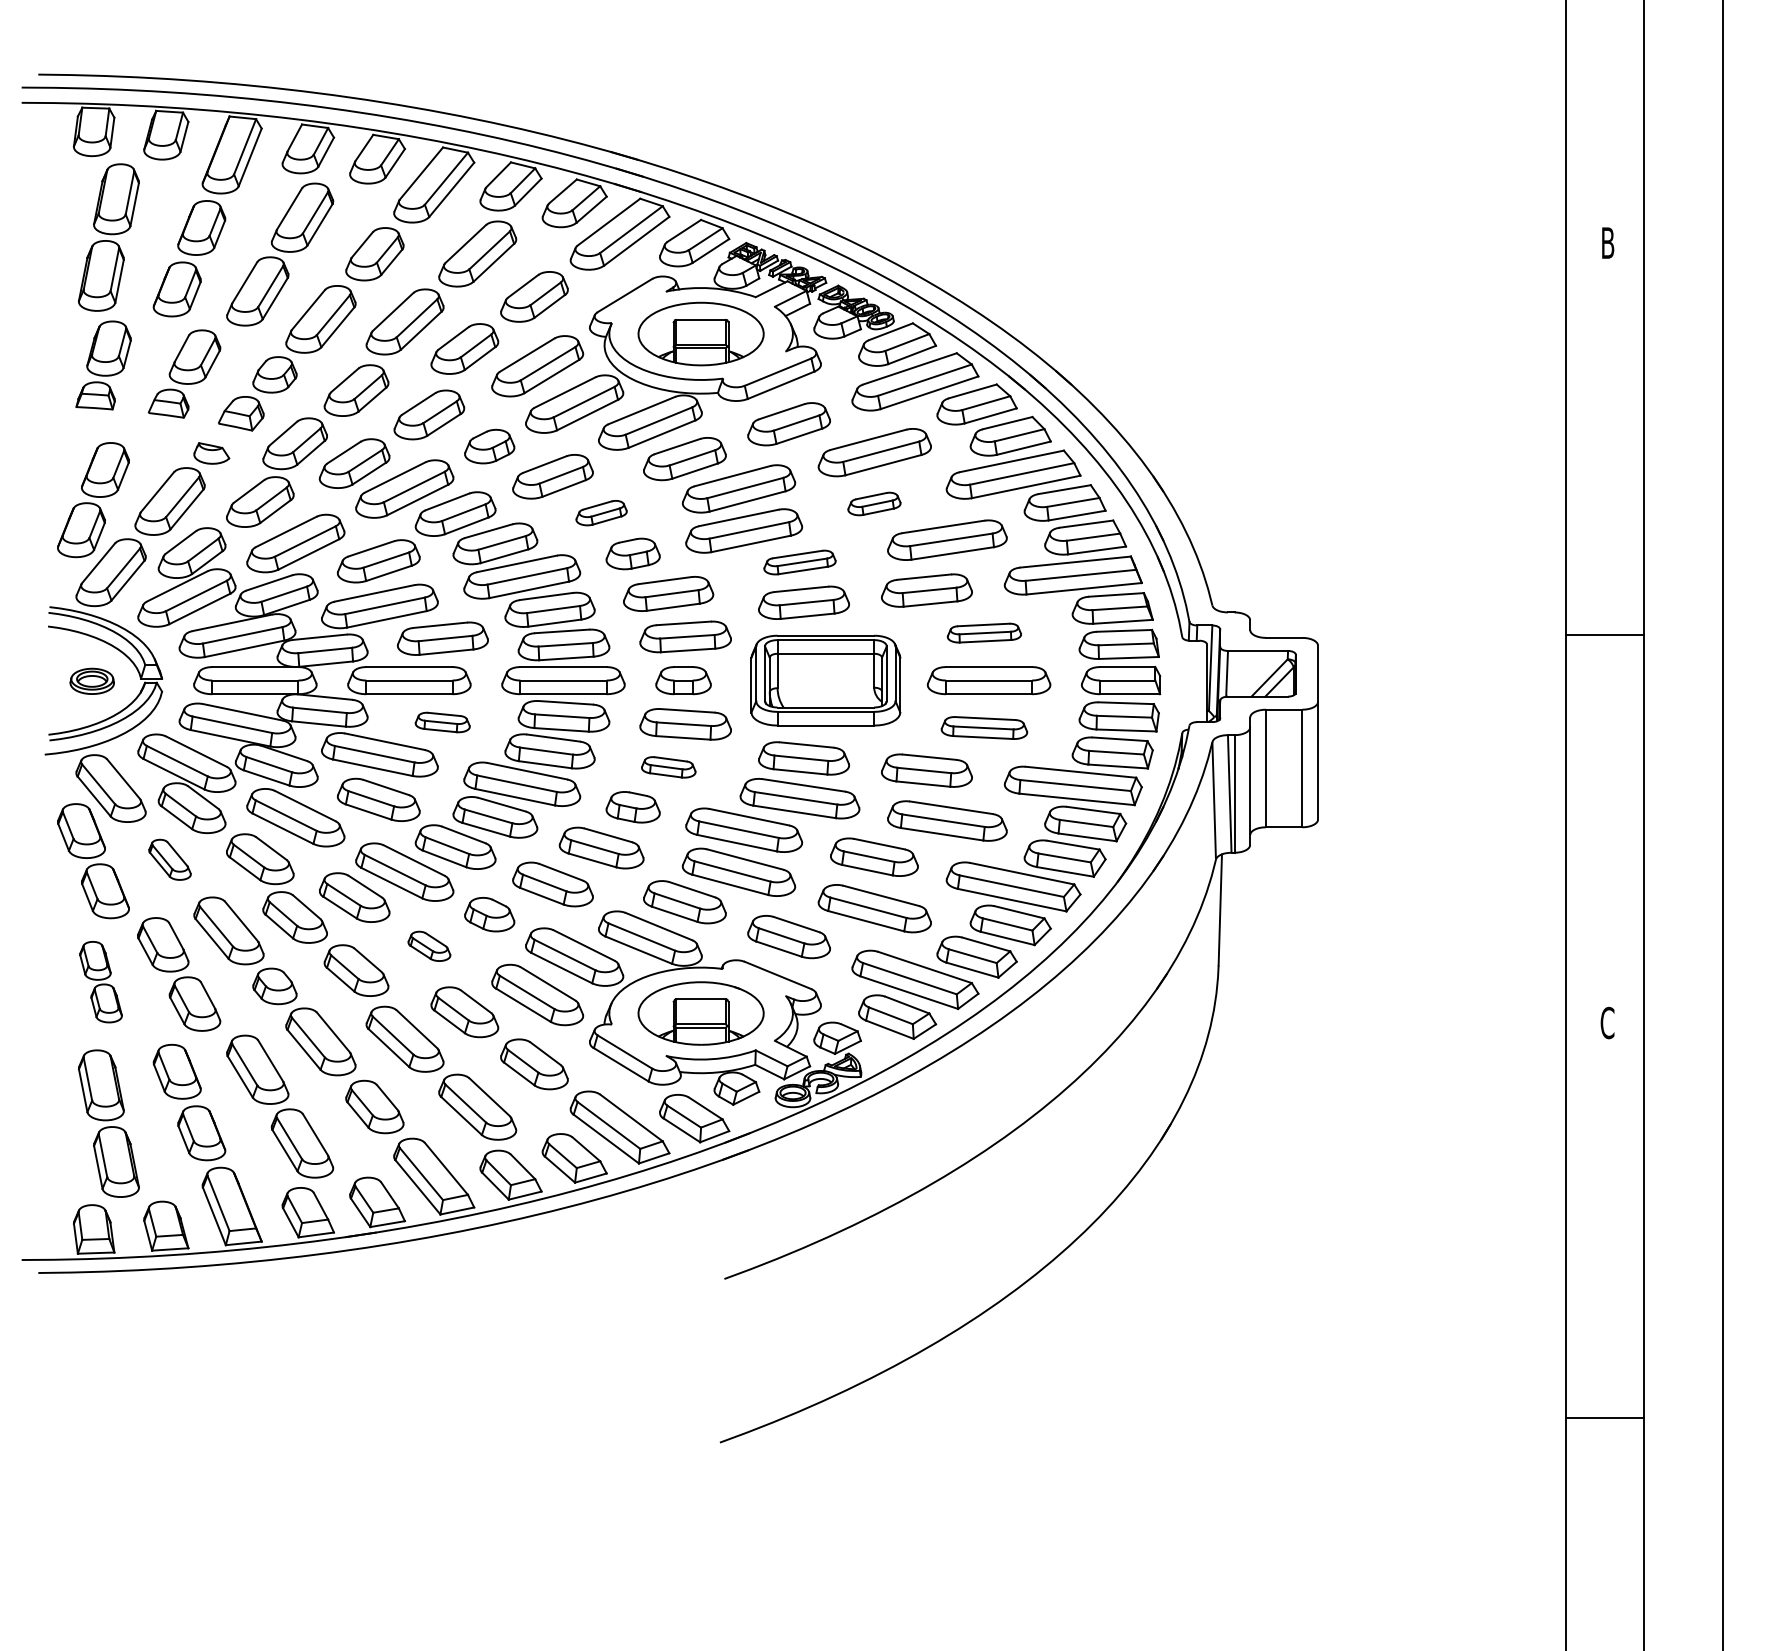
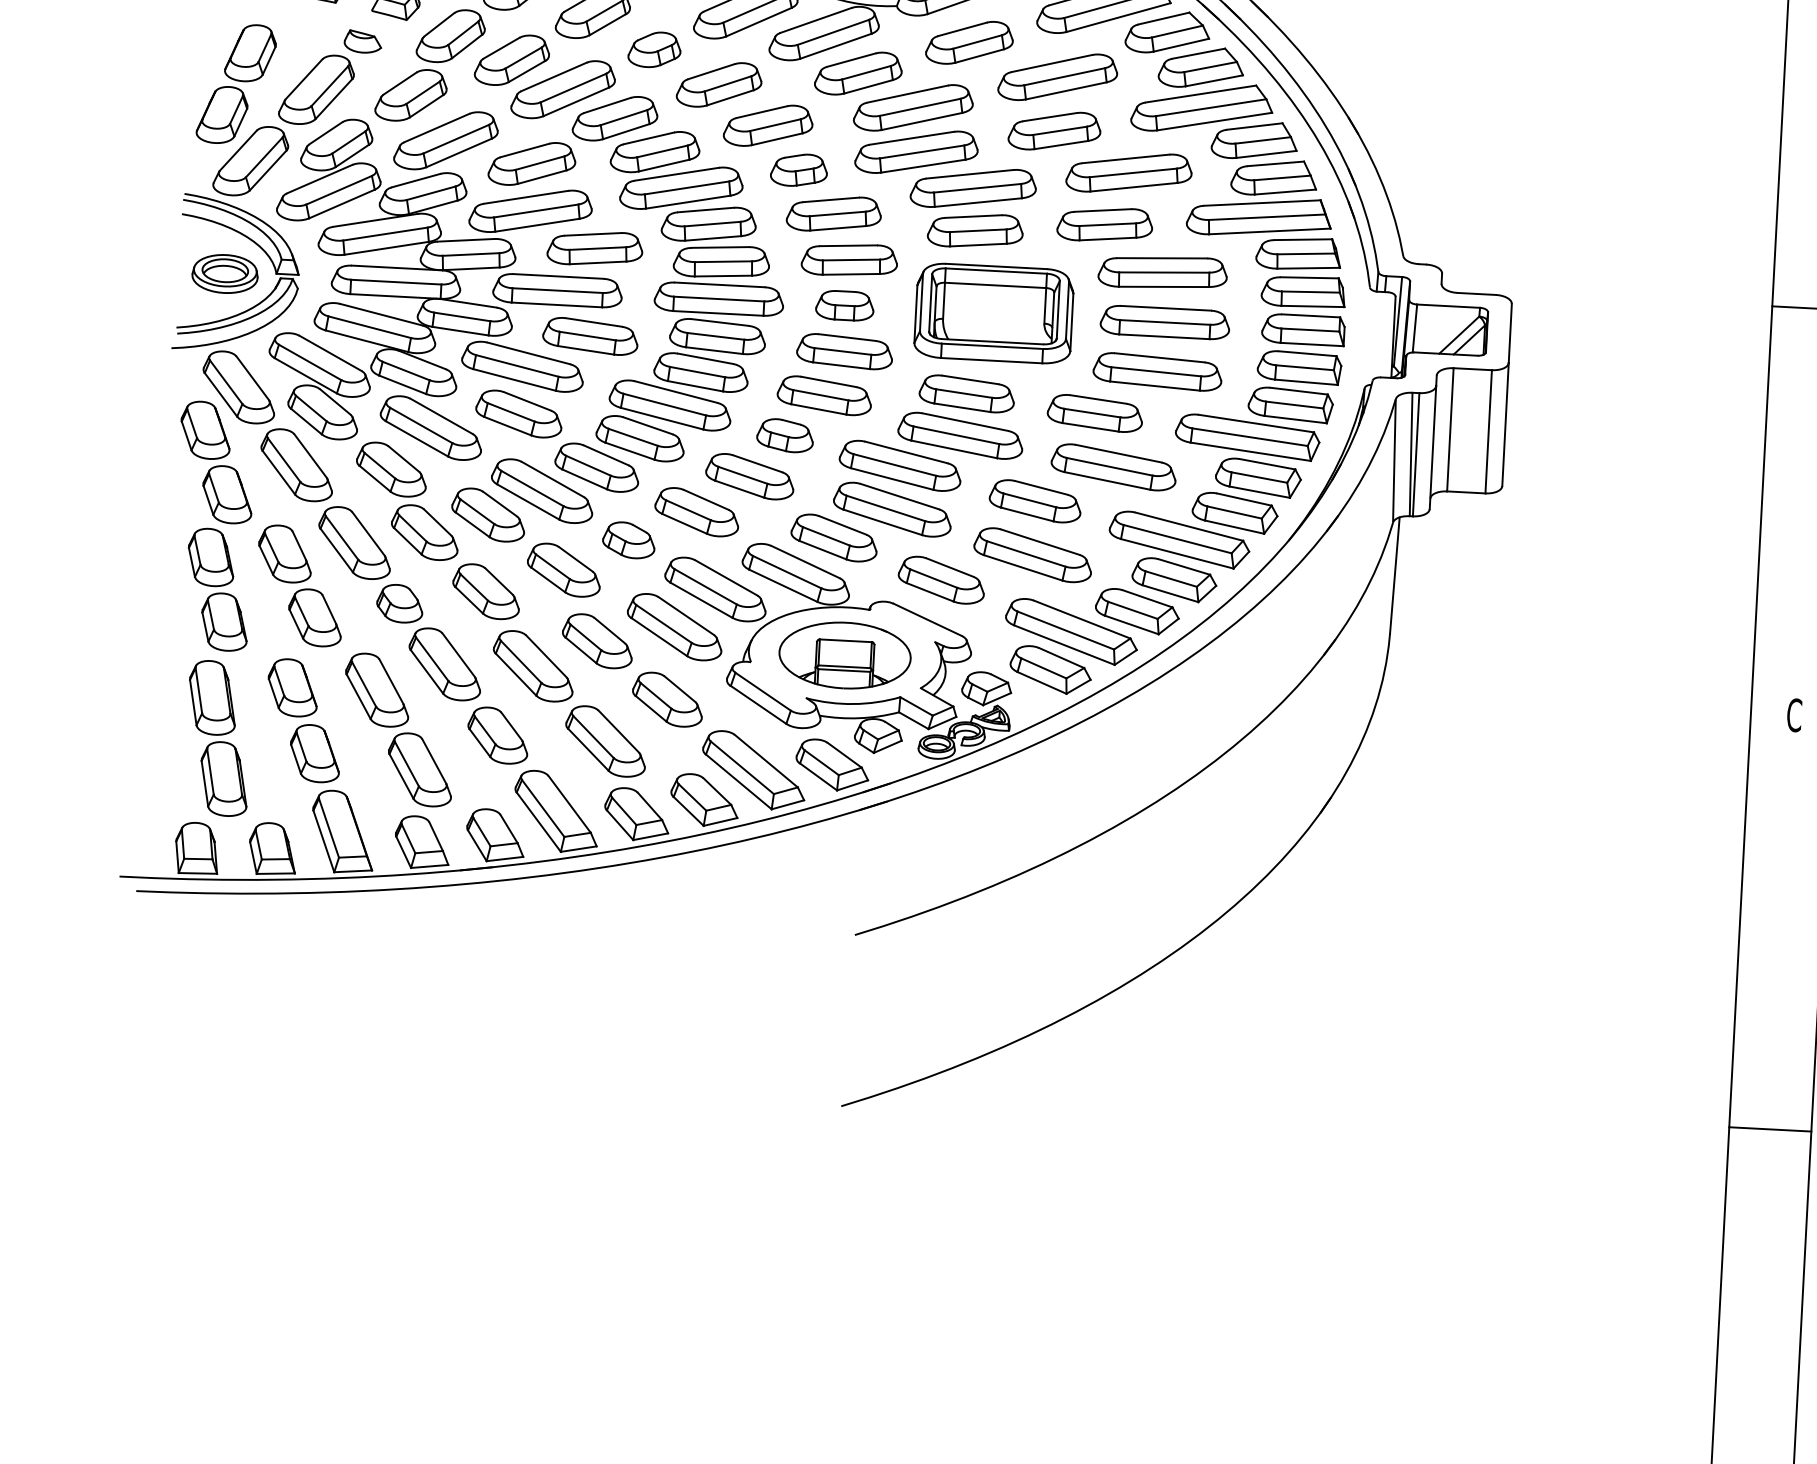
part: (874, 503) -> (1054, 130), size x1.67
part: (601, 512) -> (768, 125), size x1.67
part: (799, 562) -> (972, 188), size x1.67
part: (984, 632) -> (1162, 271), size x1.67
part: (92, 681) -> (225, 274), size x1.43
part: (442, 722) -> (590, 336), size x1.67
part: (984, 727) -> (1157, 371), size x1.43
part: (668, 767) -> (824, 395), size x1.67
part: (169, 859) -> (296, 464), size x1.67
part: (429, 946) -> (564, 570), size x1.67
part: (100, 981) -> (217, 589), size x1.43

